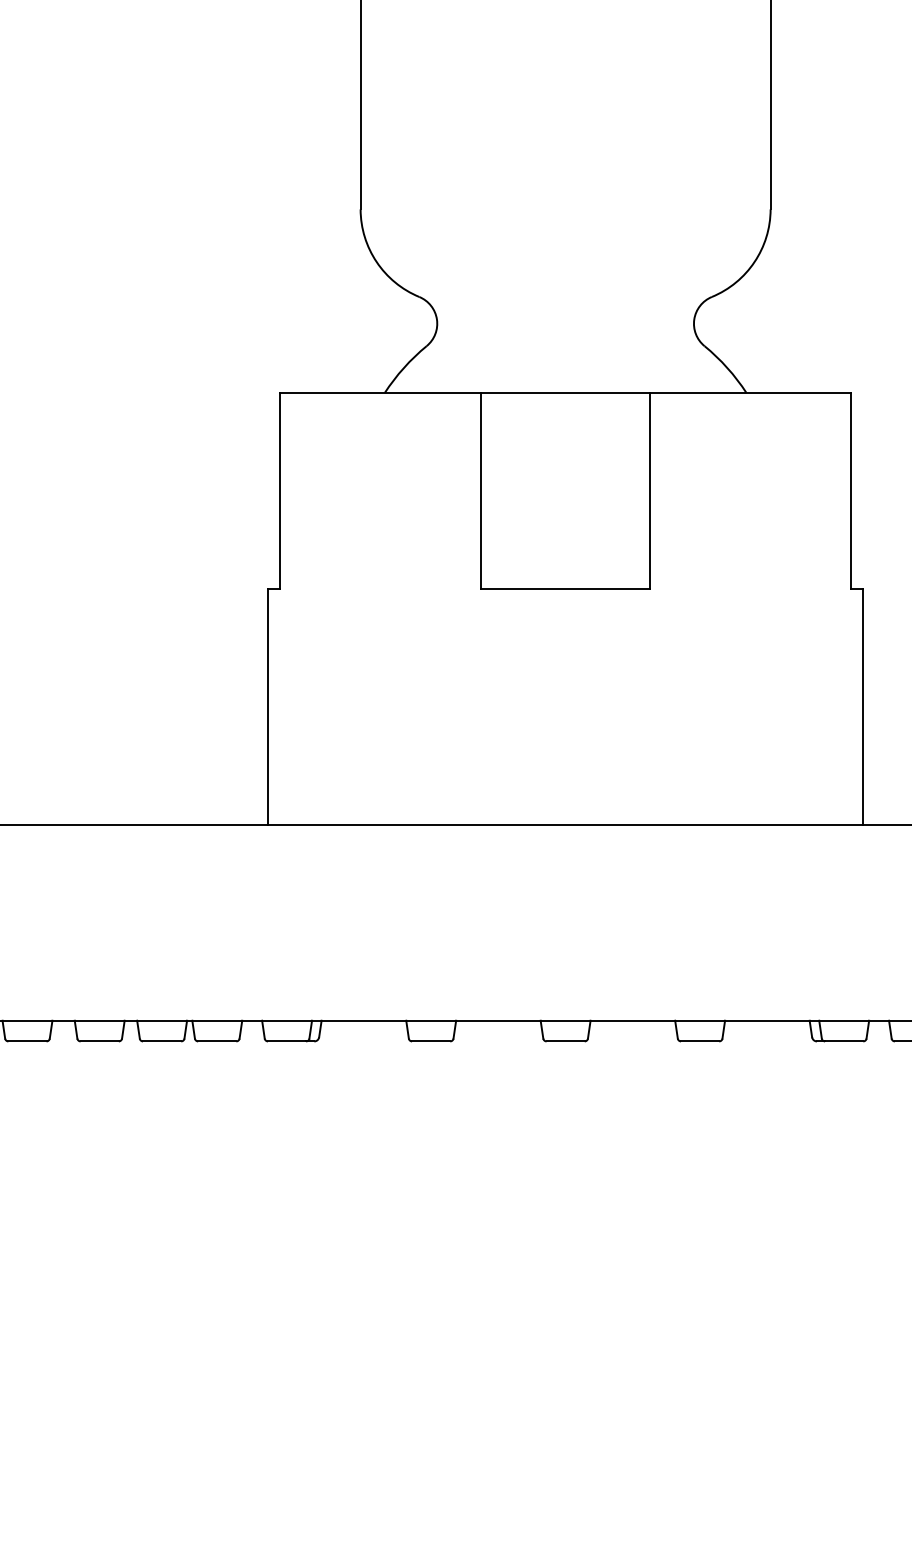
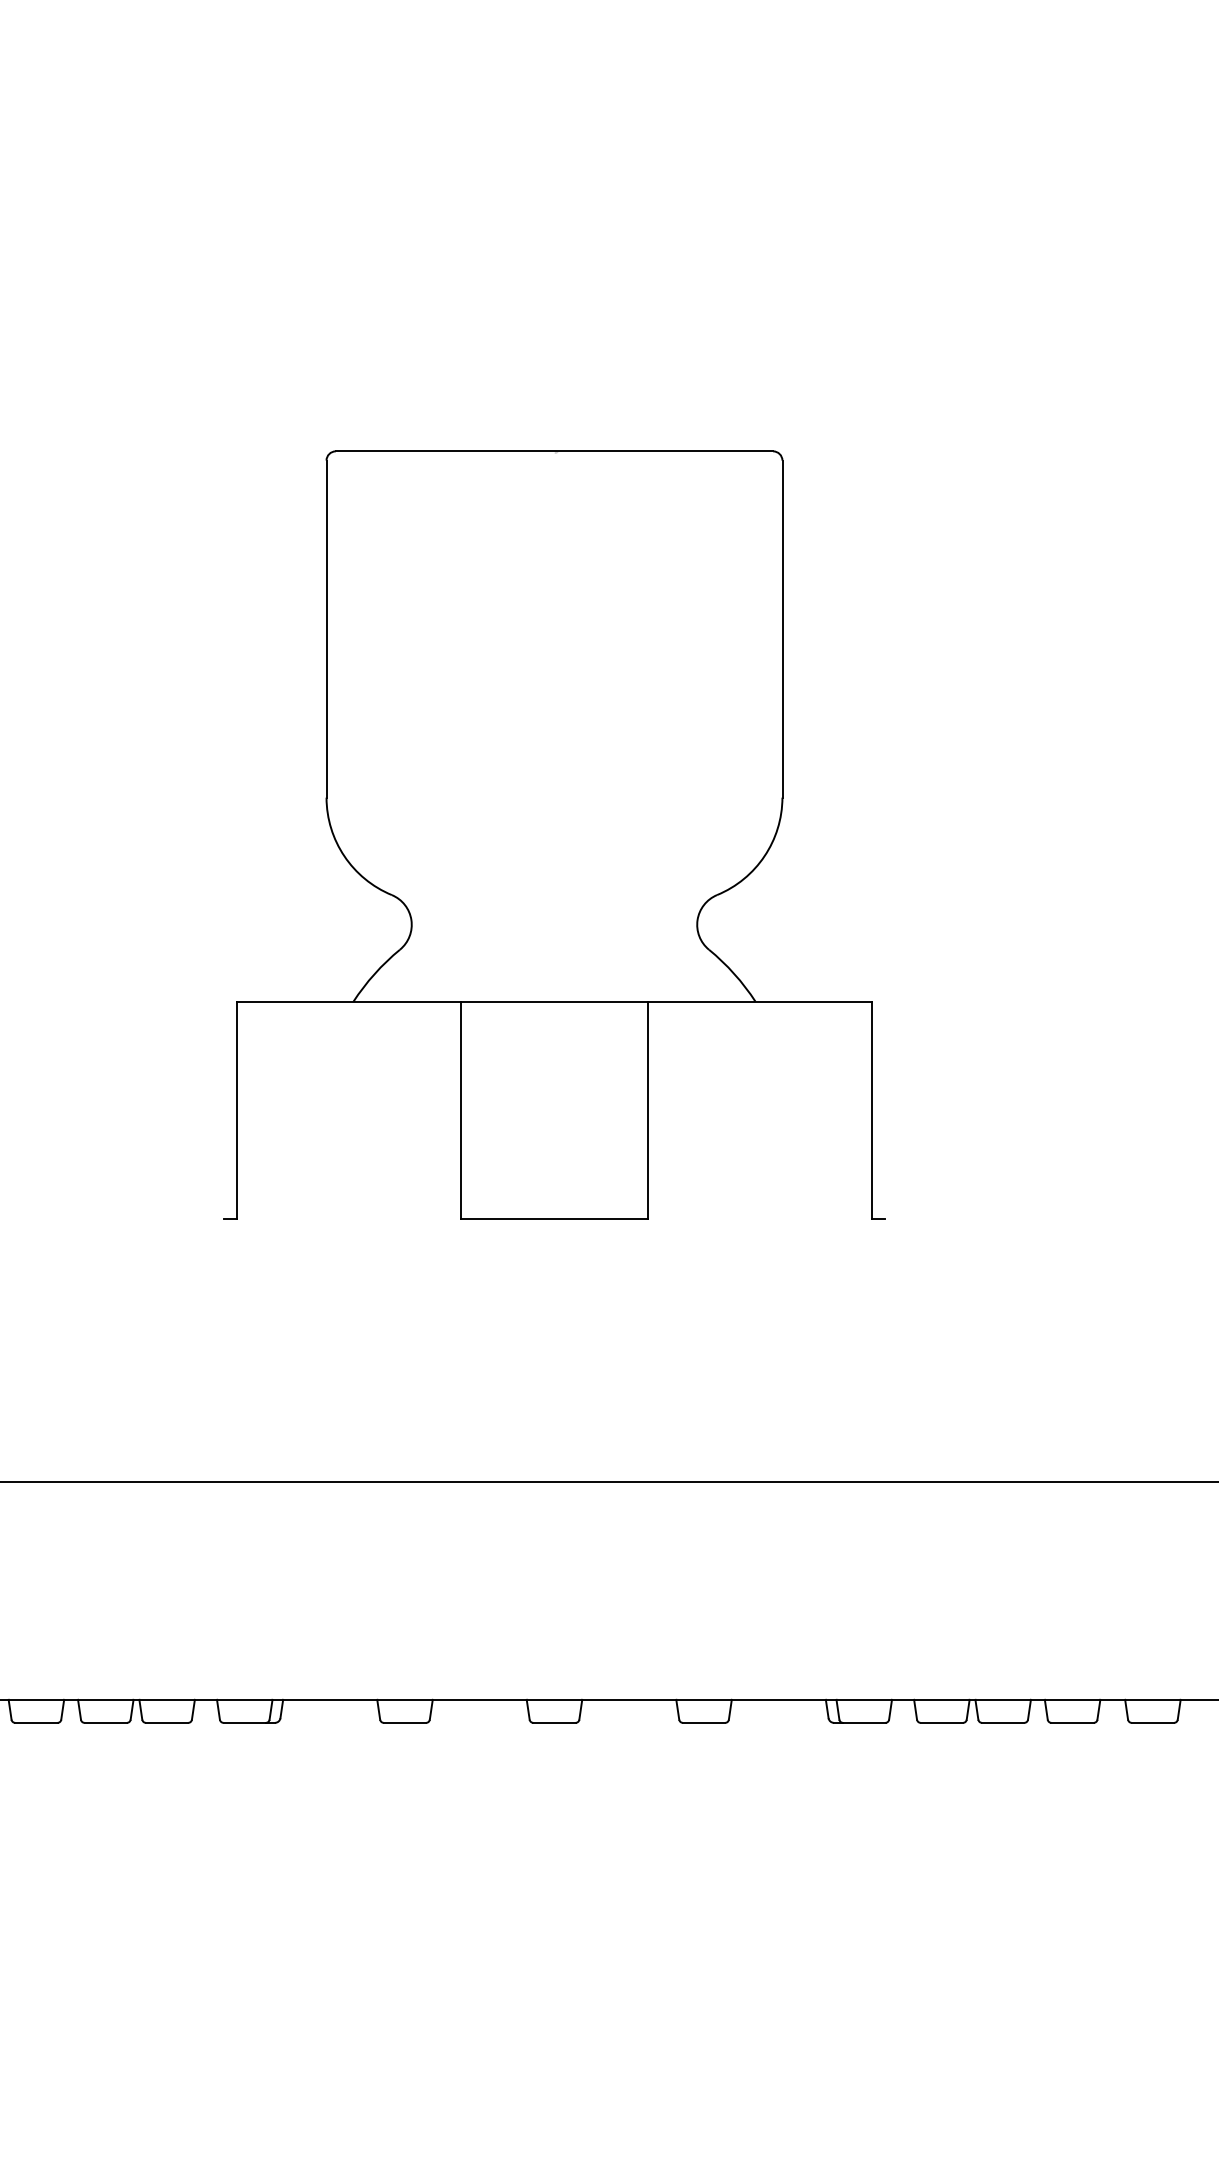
line: (267, 706) -> (223, 1350), removed
line: (863, 706) -> (885, 1350), removed

